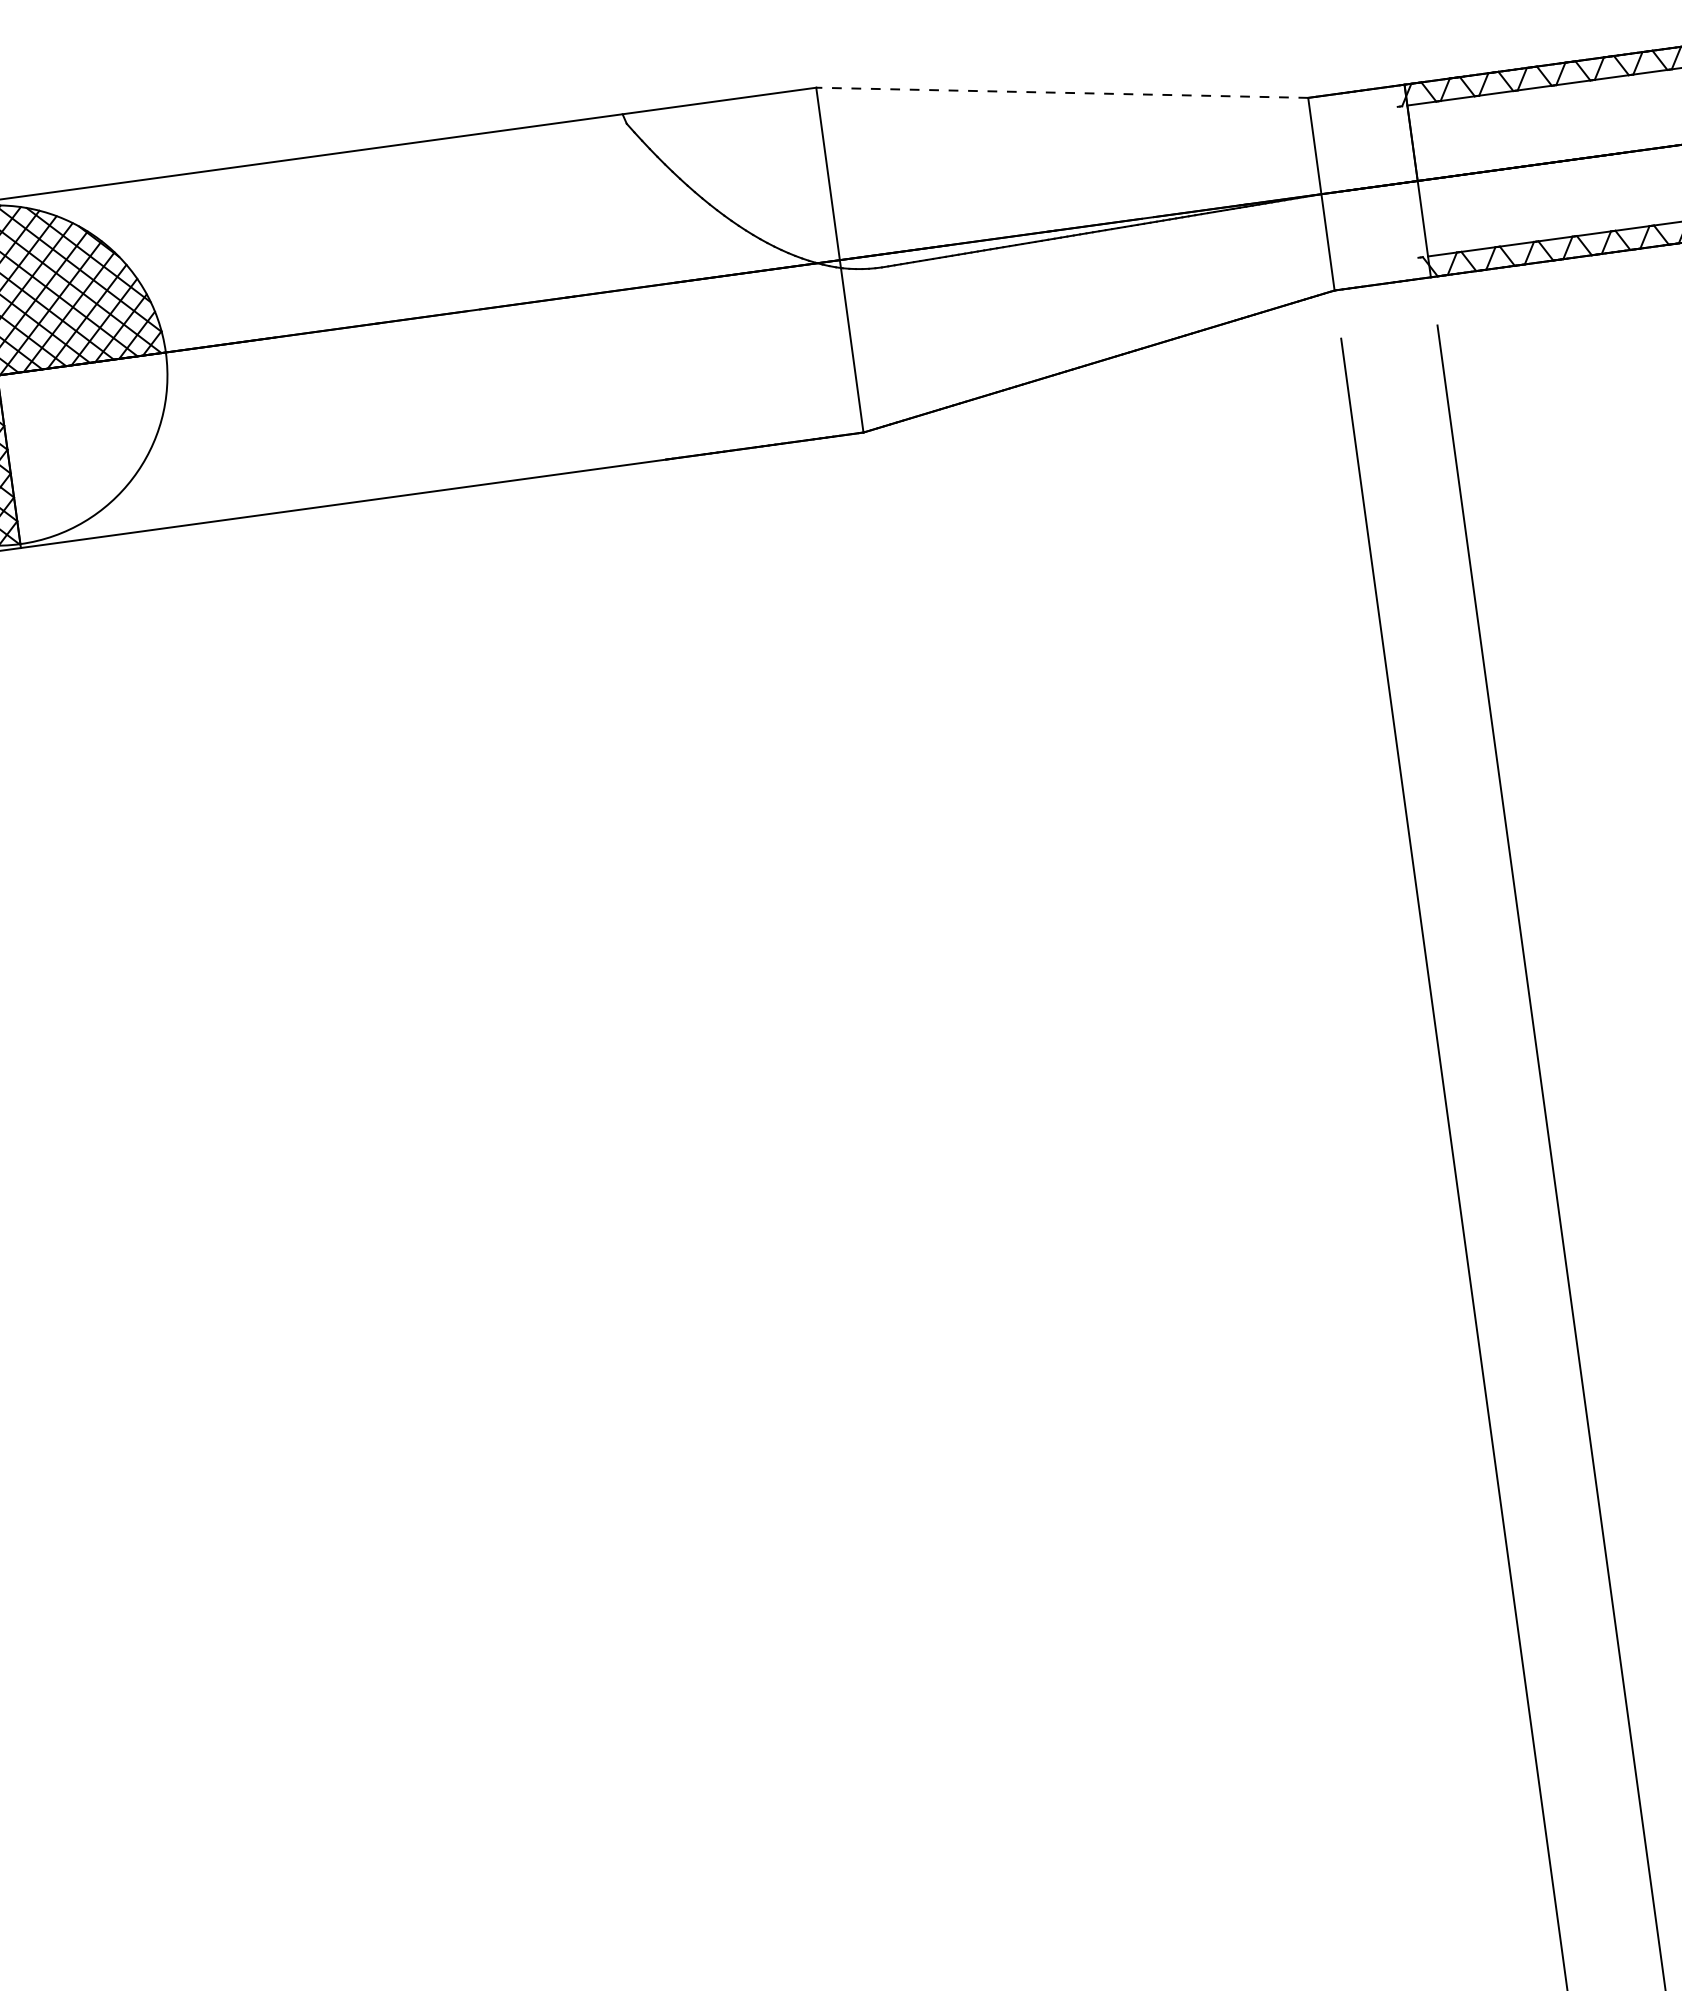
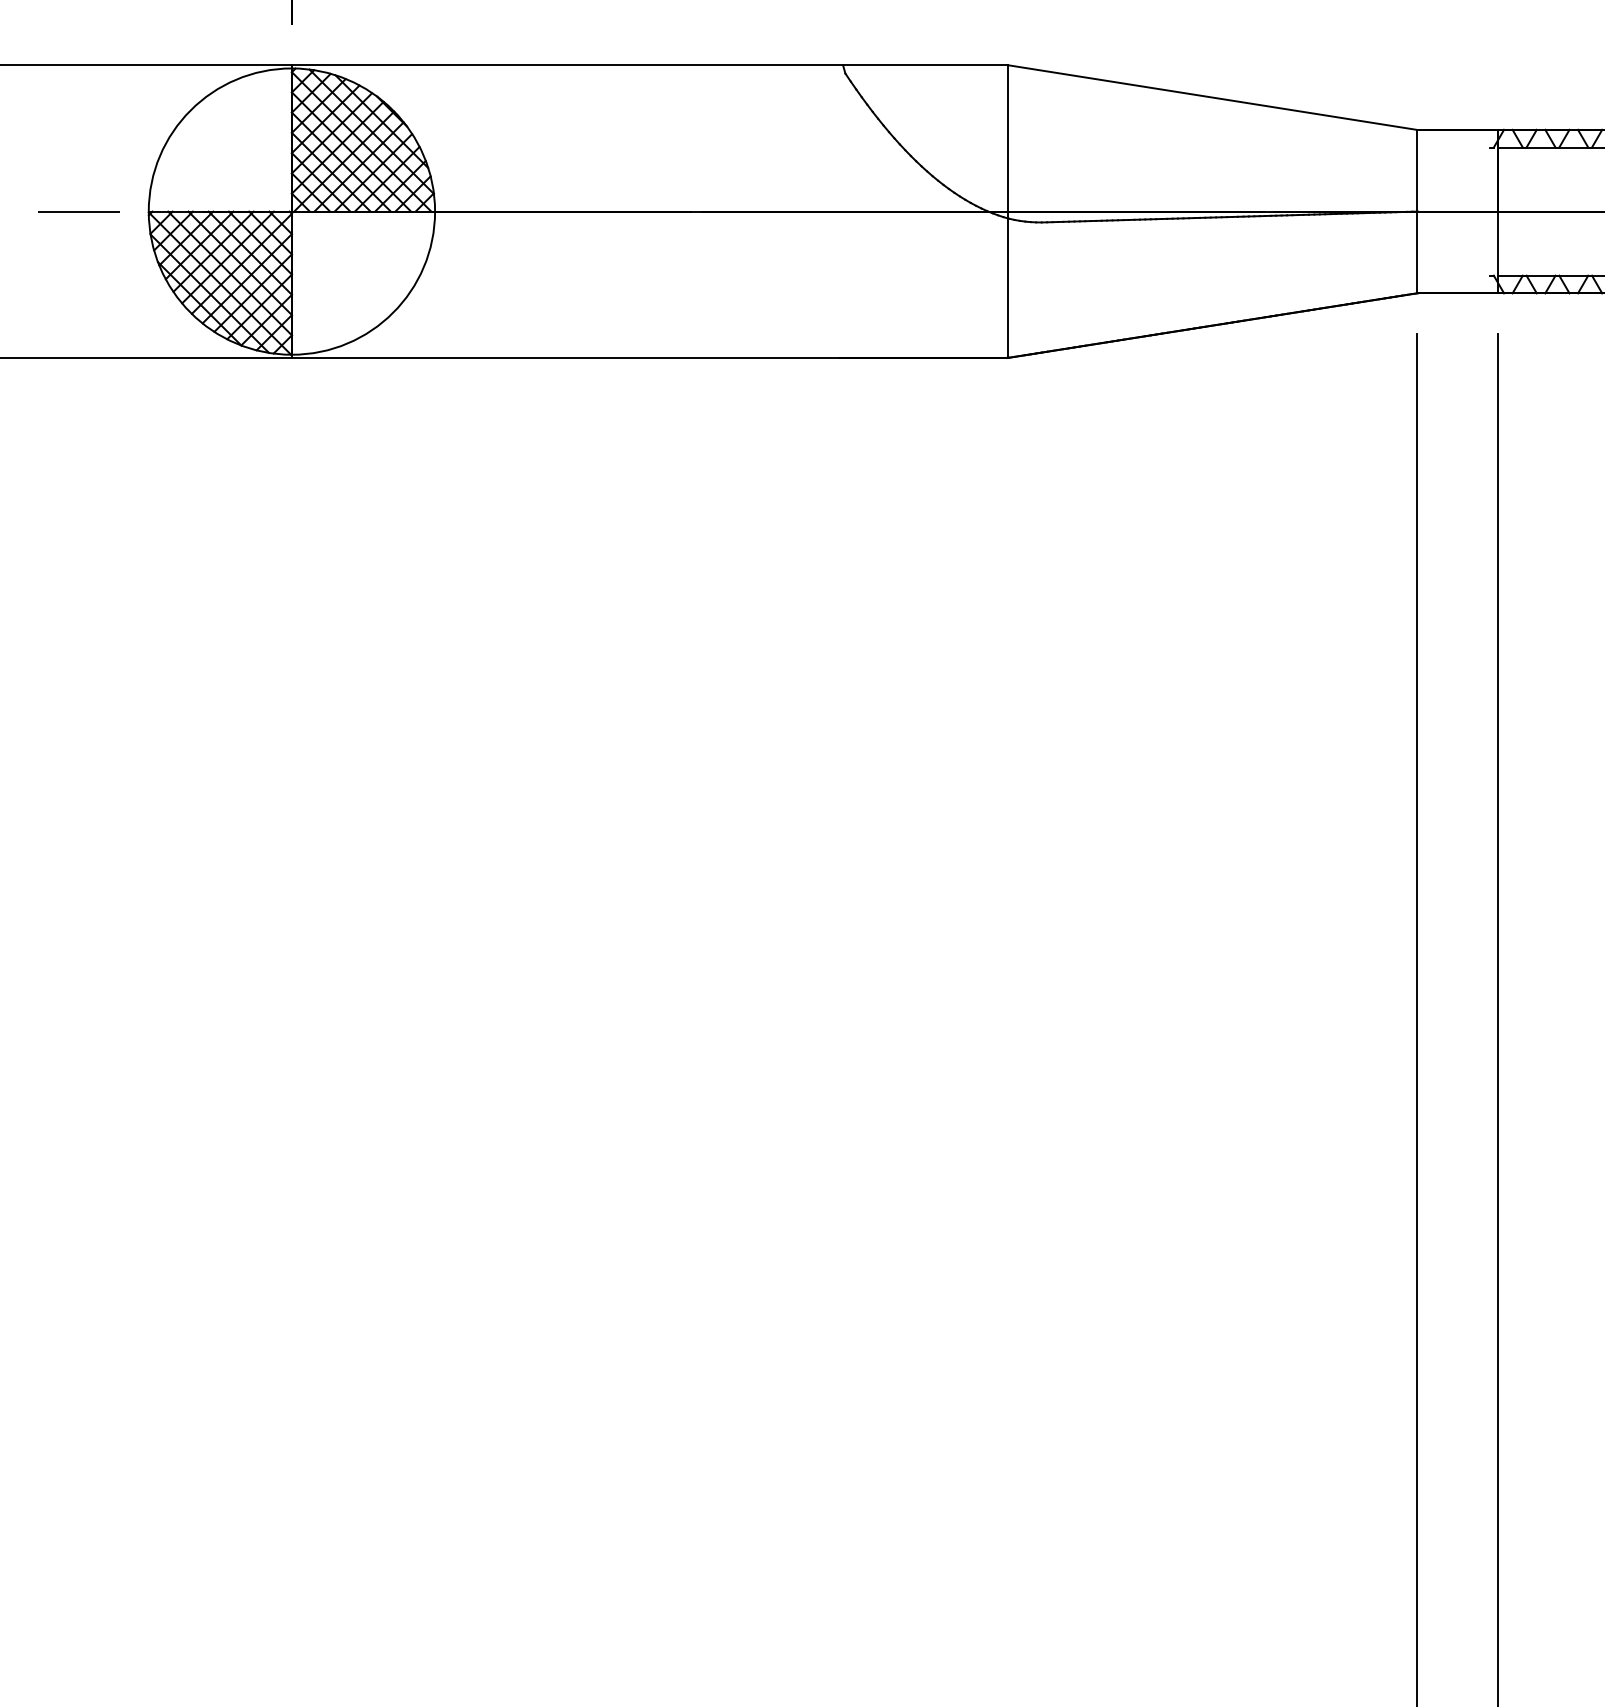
line: (1061, 92) -> (1211, 97), dashed -> solid

